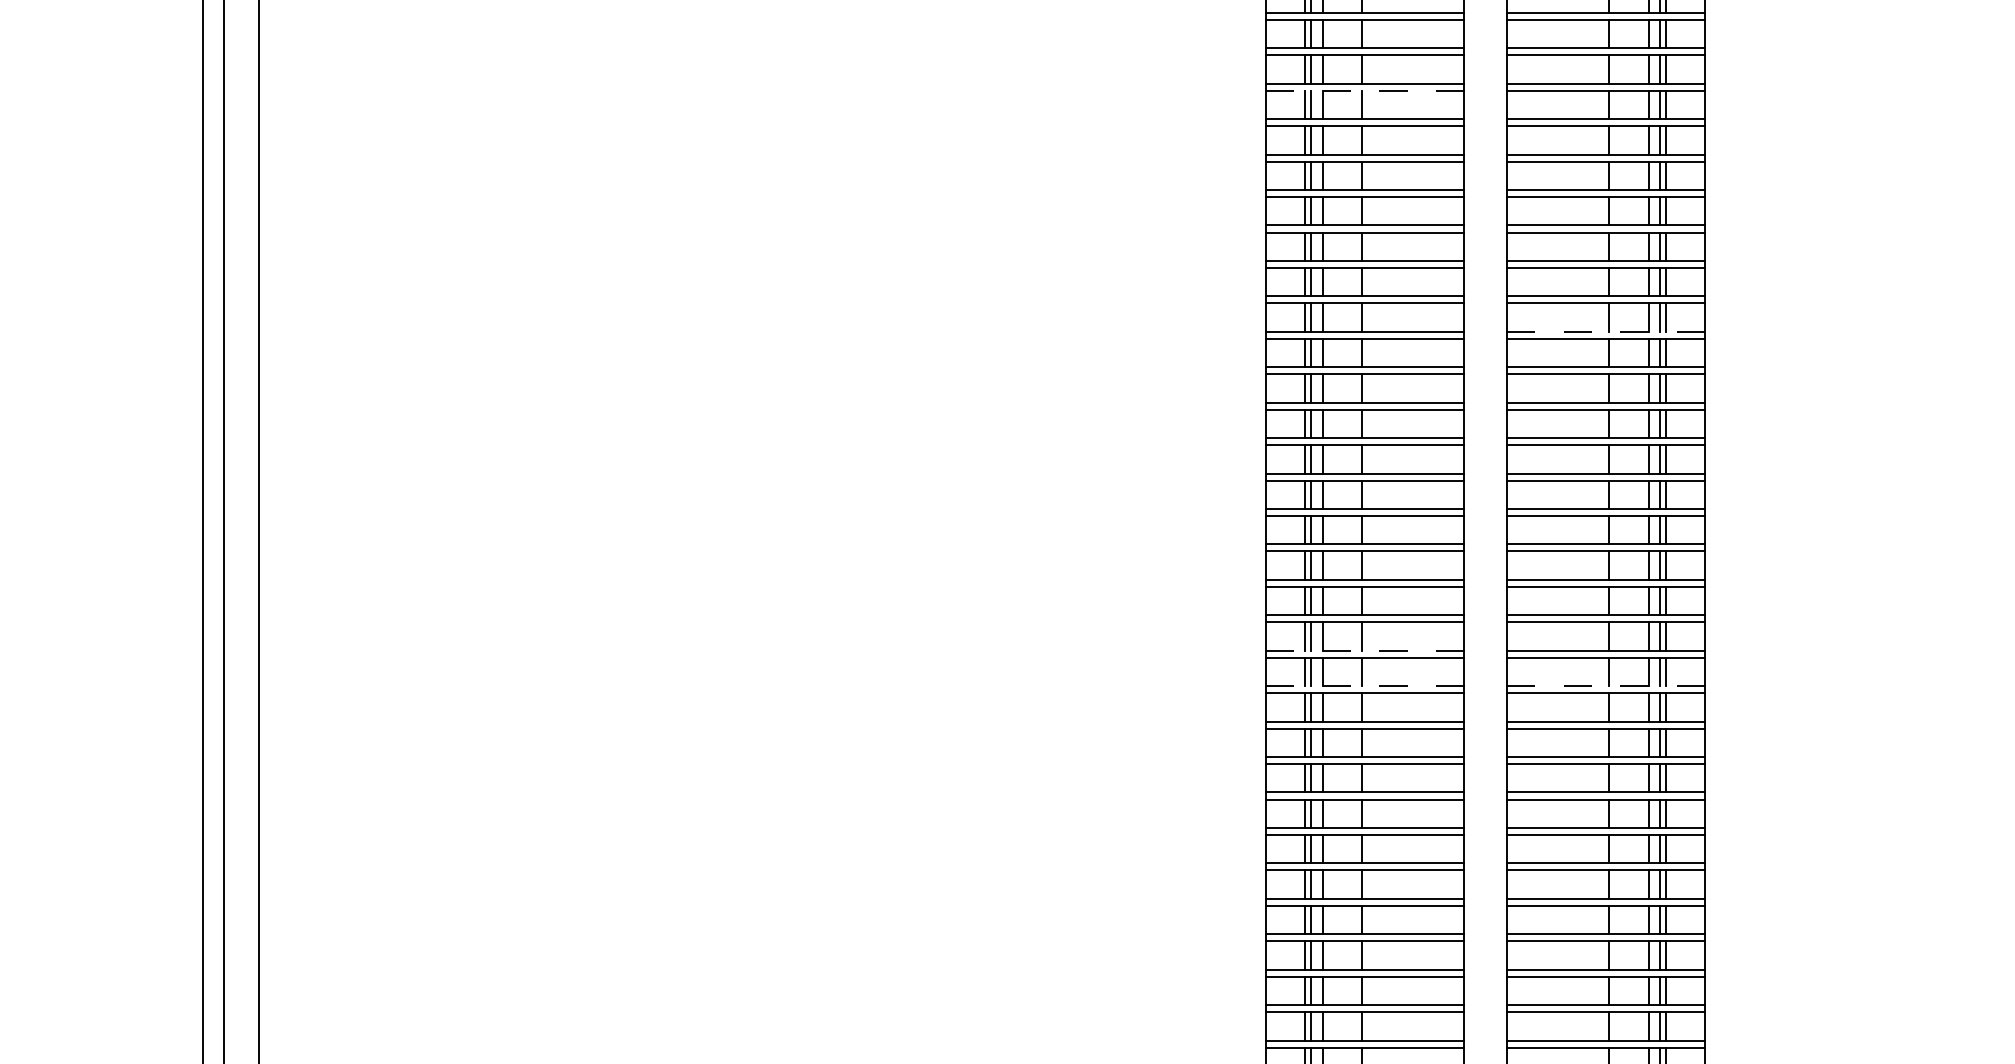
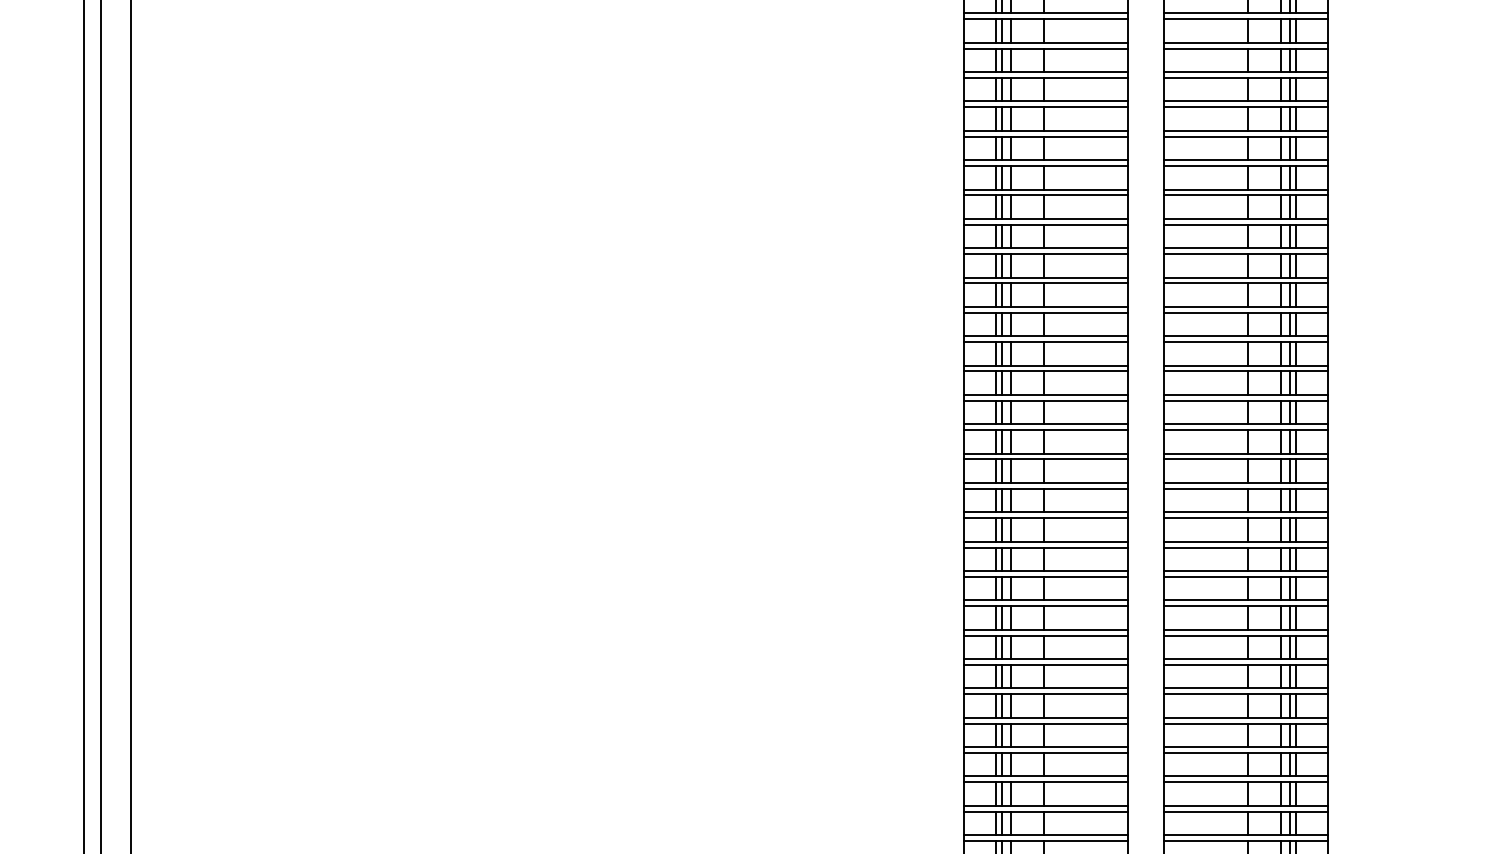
line: (1364, 90) -> (1045, 48), dashed -> solid
line: (1606, 331) -> (1245, 247), dashed -> solid
line: (1364, 650) -> (1045, 512), dashed -> solid
line: (1364, 686) -> (1045, 541), dashed -> solid
line: (1606, 686) -> (1245, 541), dashed -> solid

